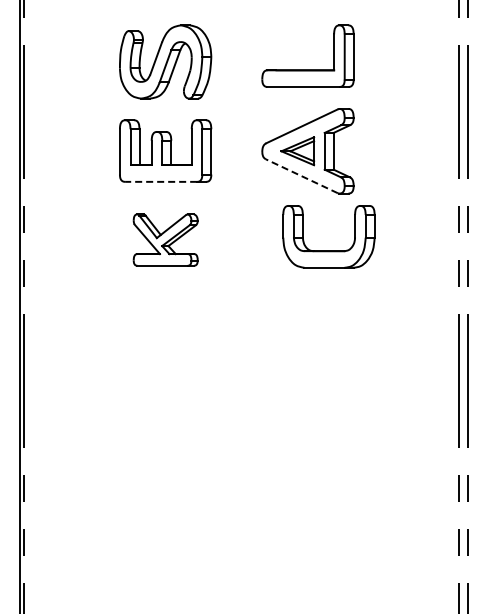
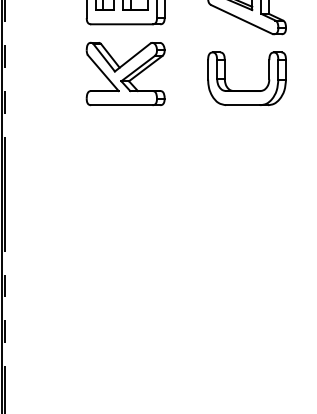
line: (301, 176) -> (241, 19), dashed -> solid
line: (160, 181) -> (121, 24), dashed -> solid
part: (165, 239) -> (125, 73), size x1.43
part: (328, 250) -> (246, 90), moved

